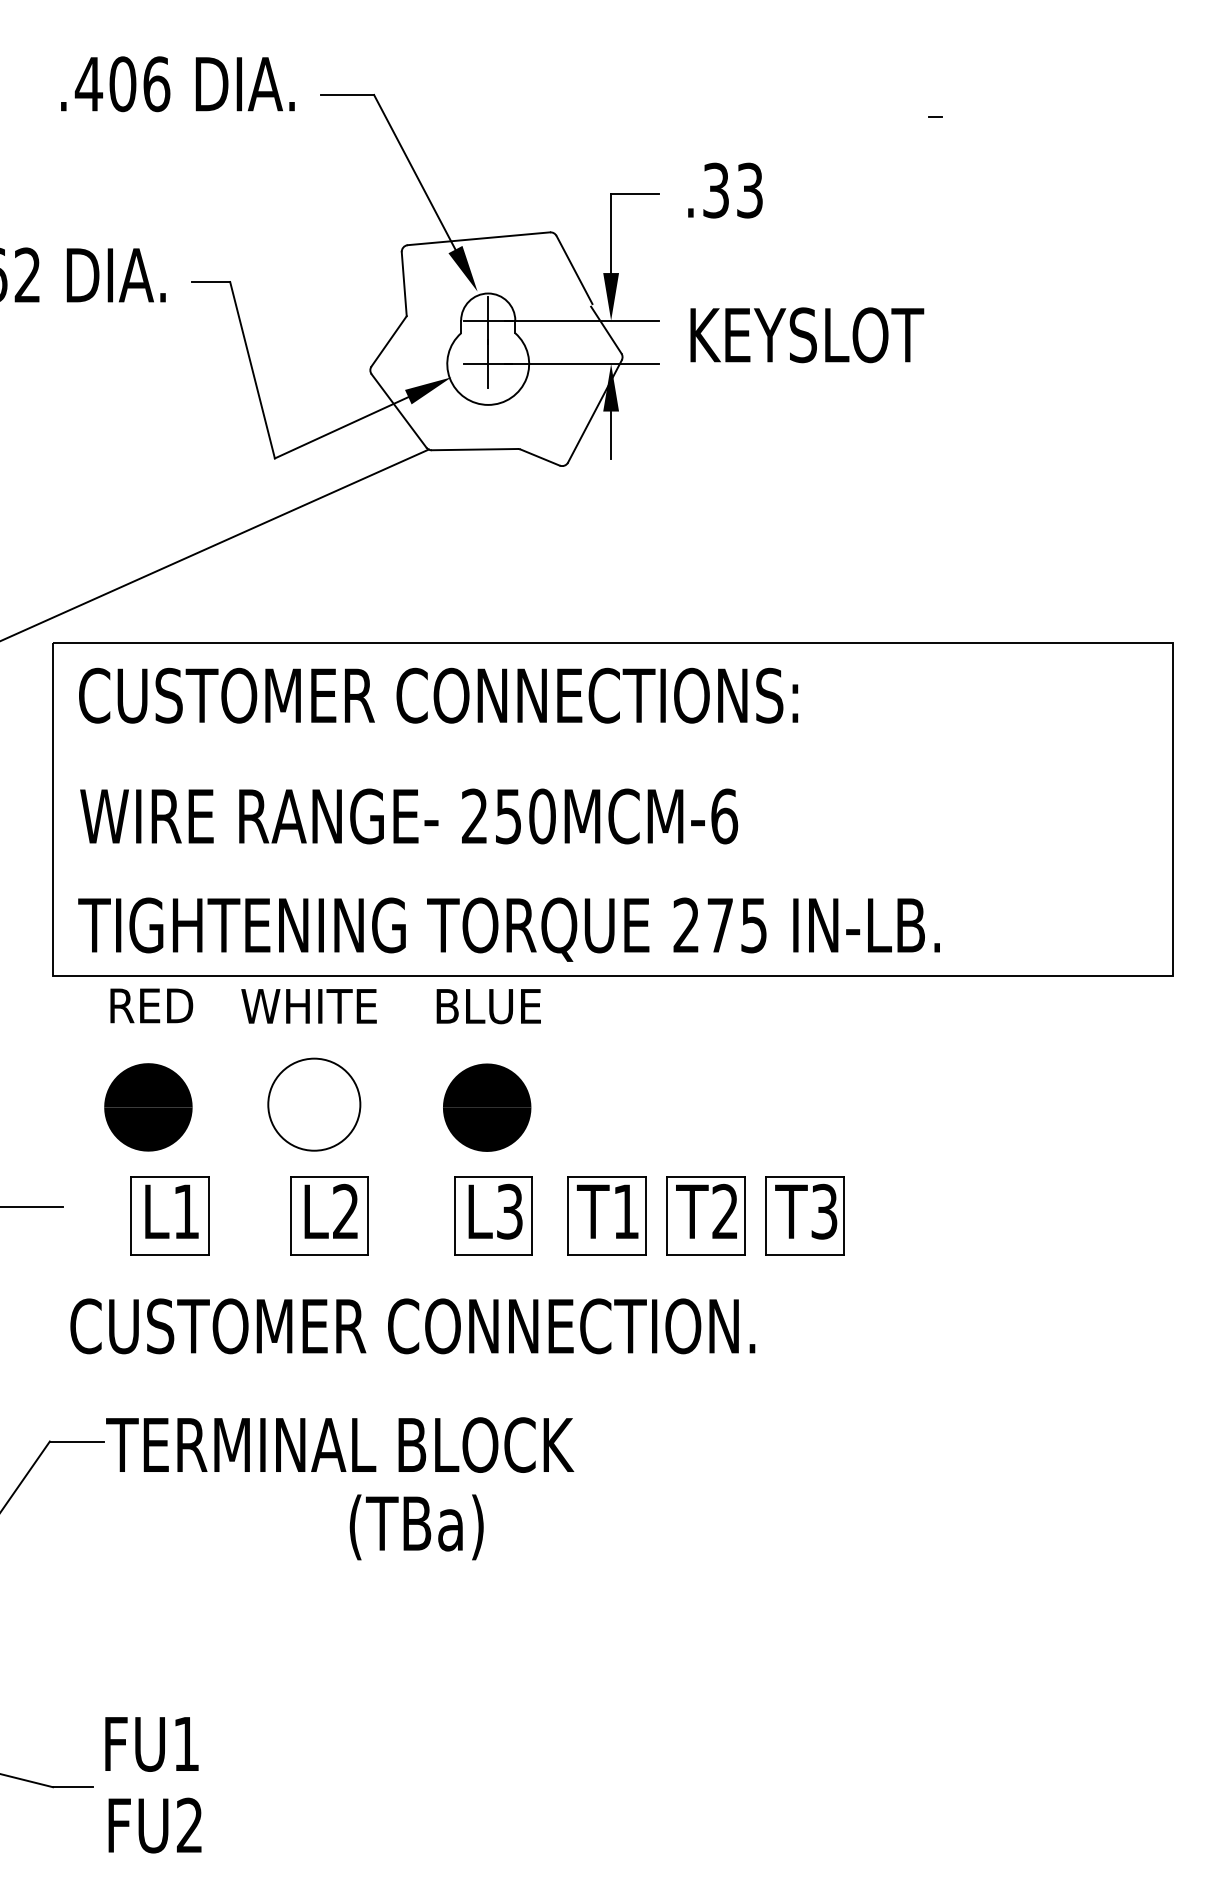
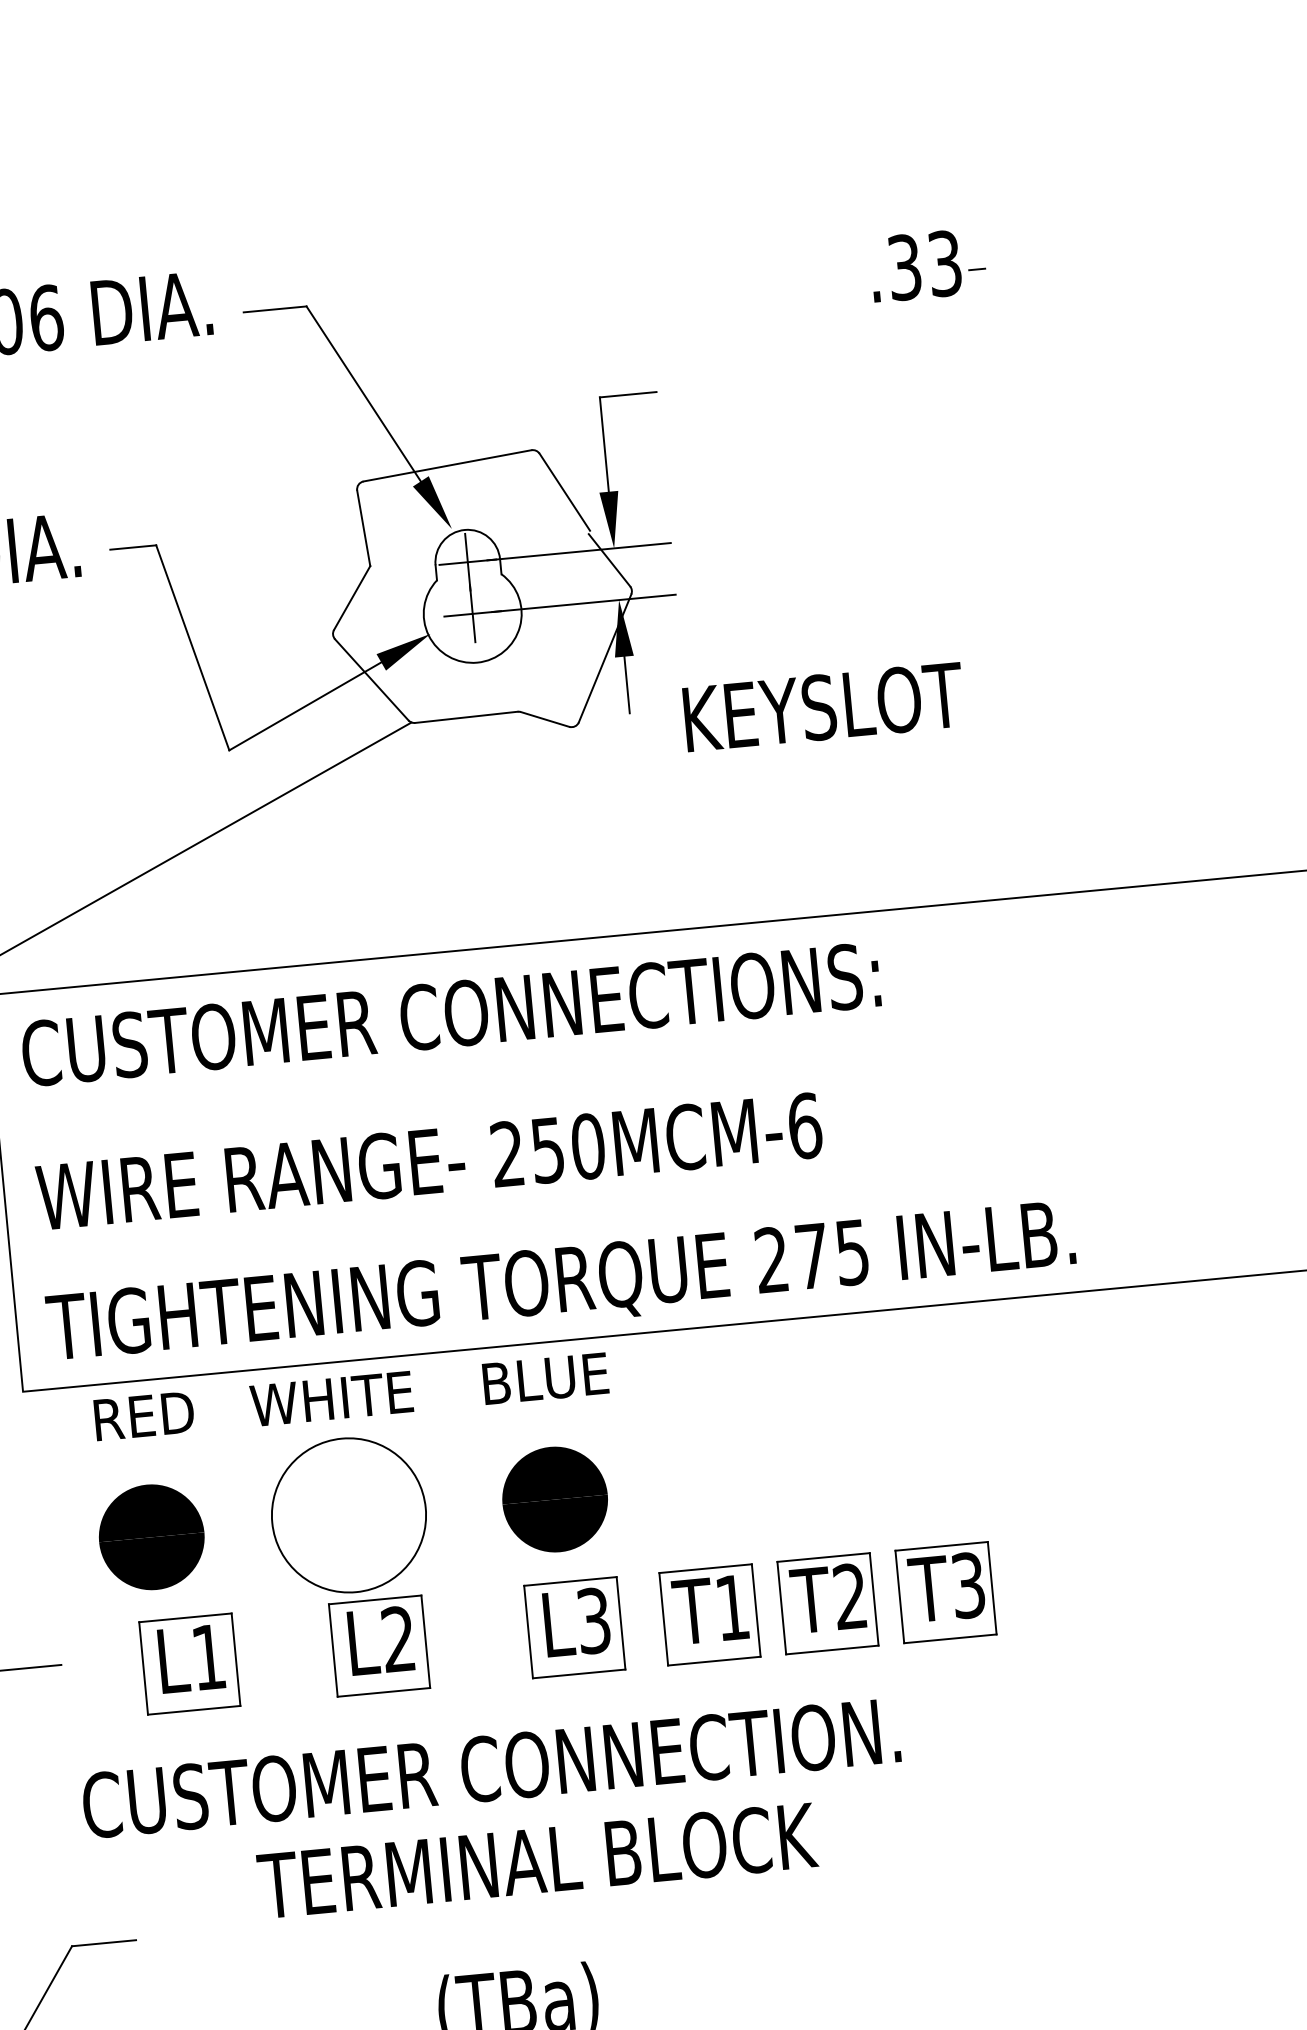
text: (725, 190) -> (915, 266), moved
text: (807, 335) -> (824, 707), moved
circle: (314, 1104) -> (349, 1515), size x1.4
text: (340, 1444) -> (537, 1860), moved

